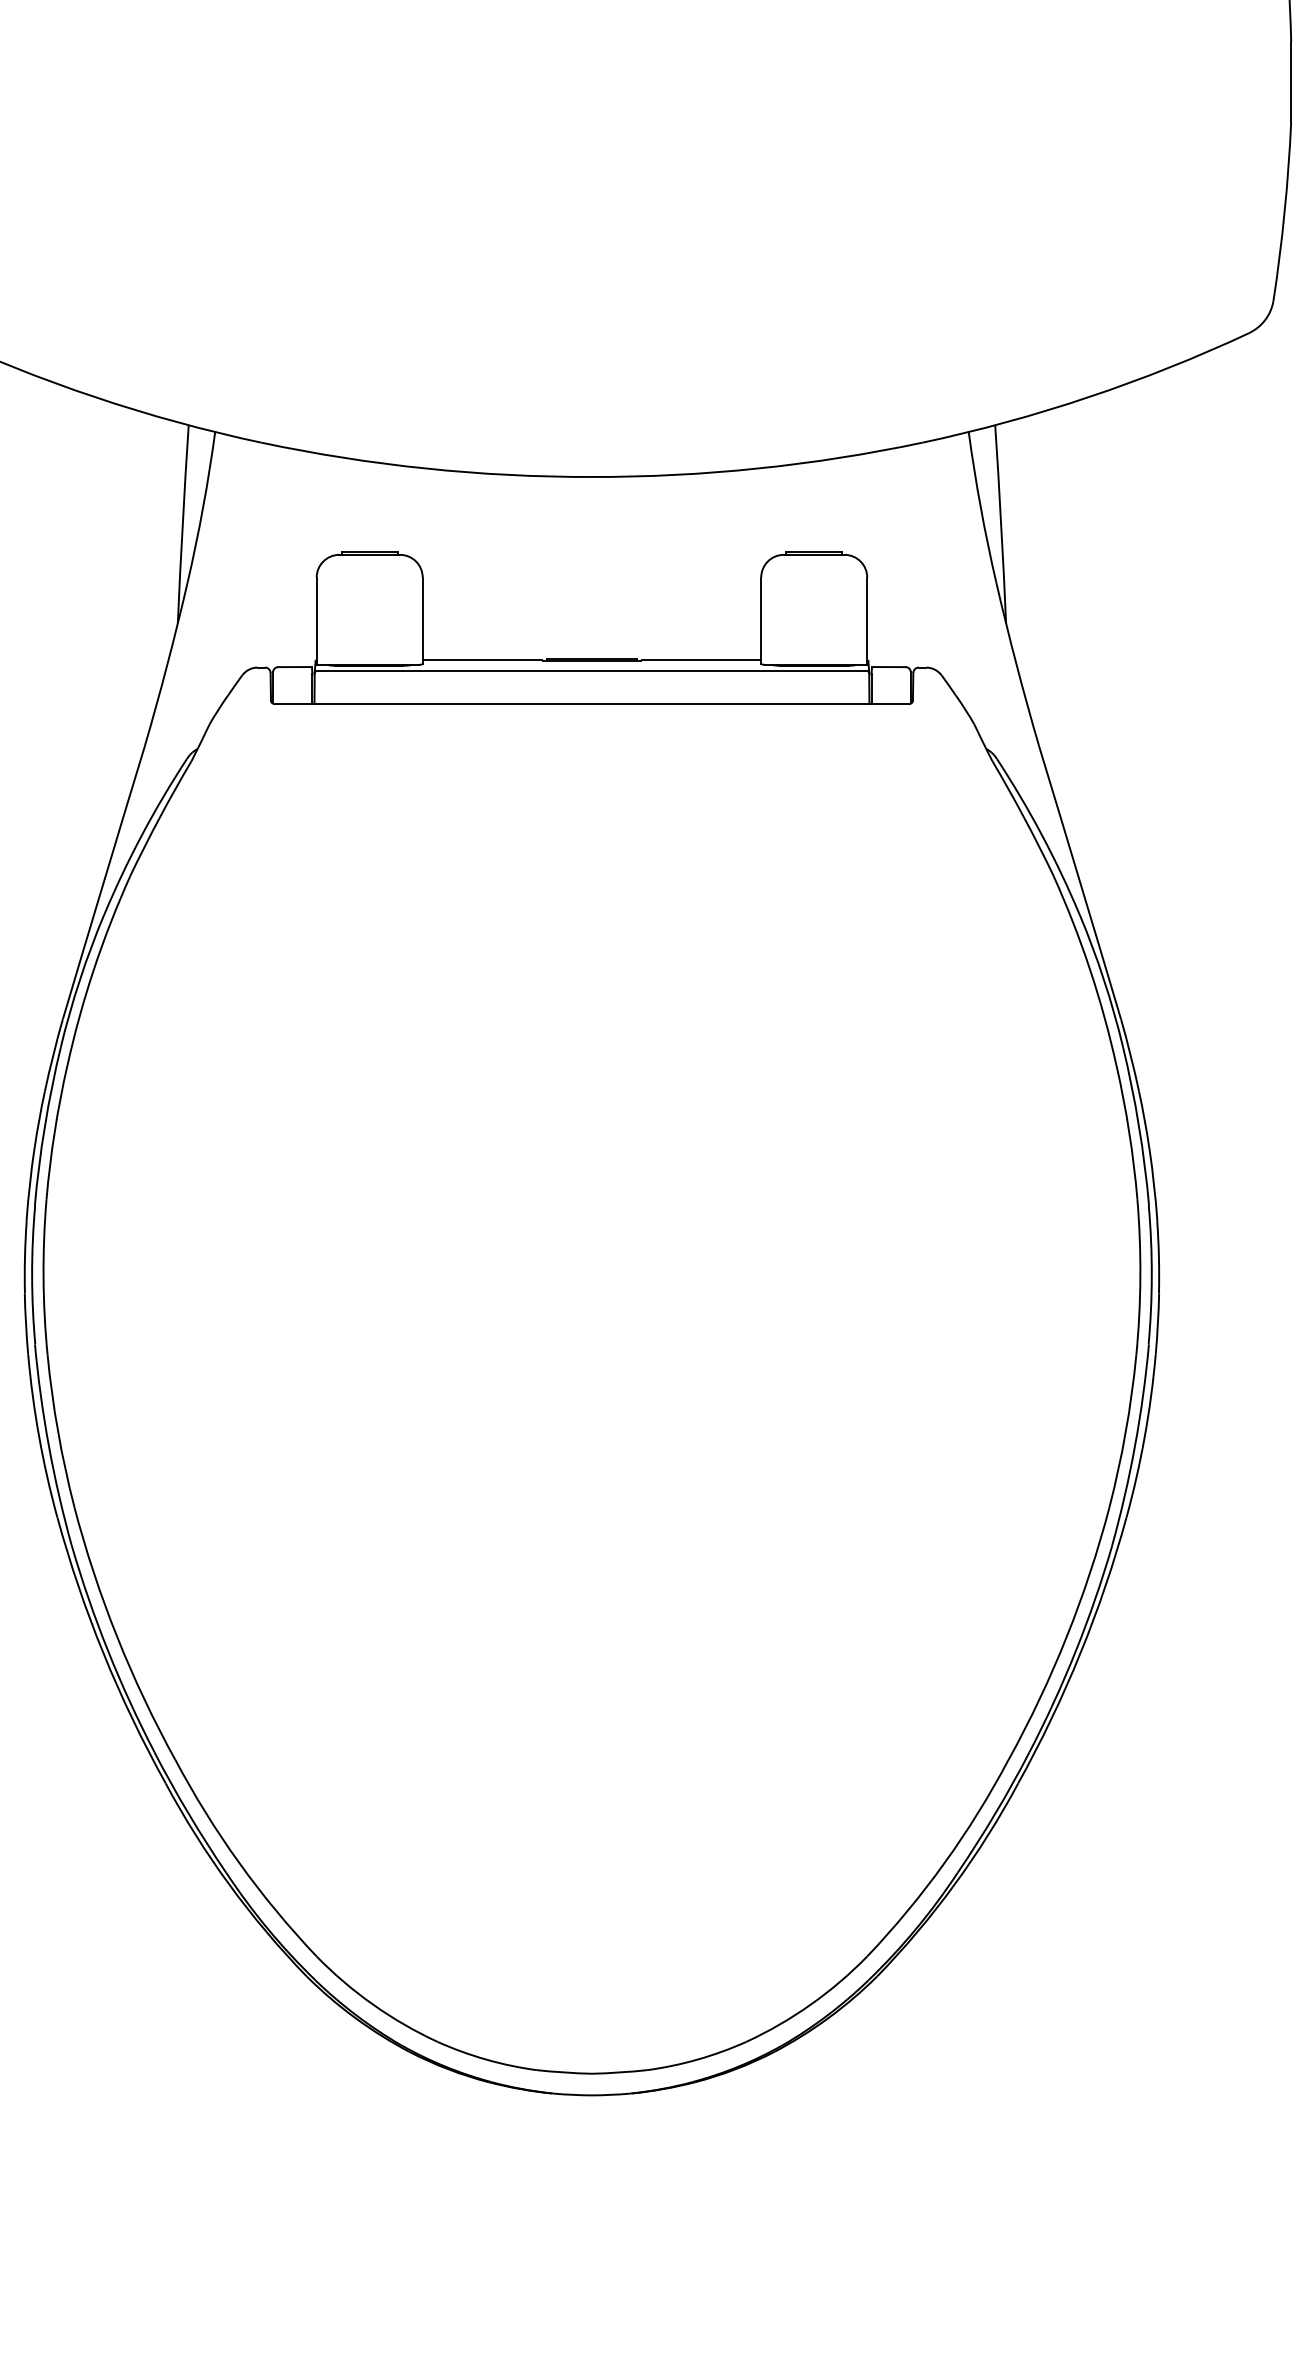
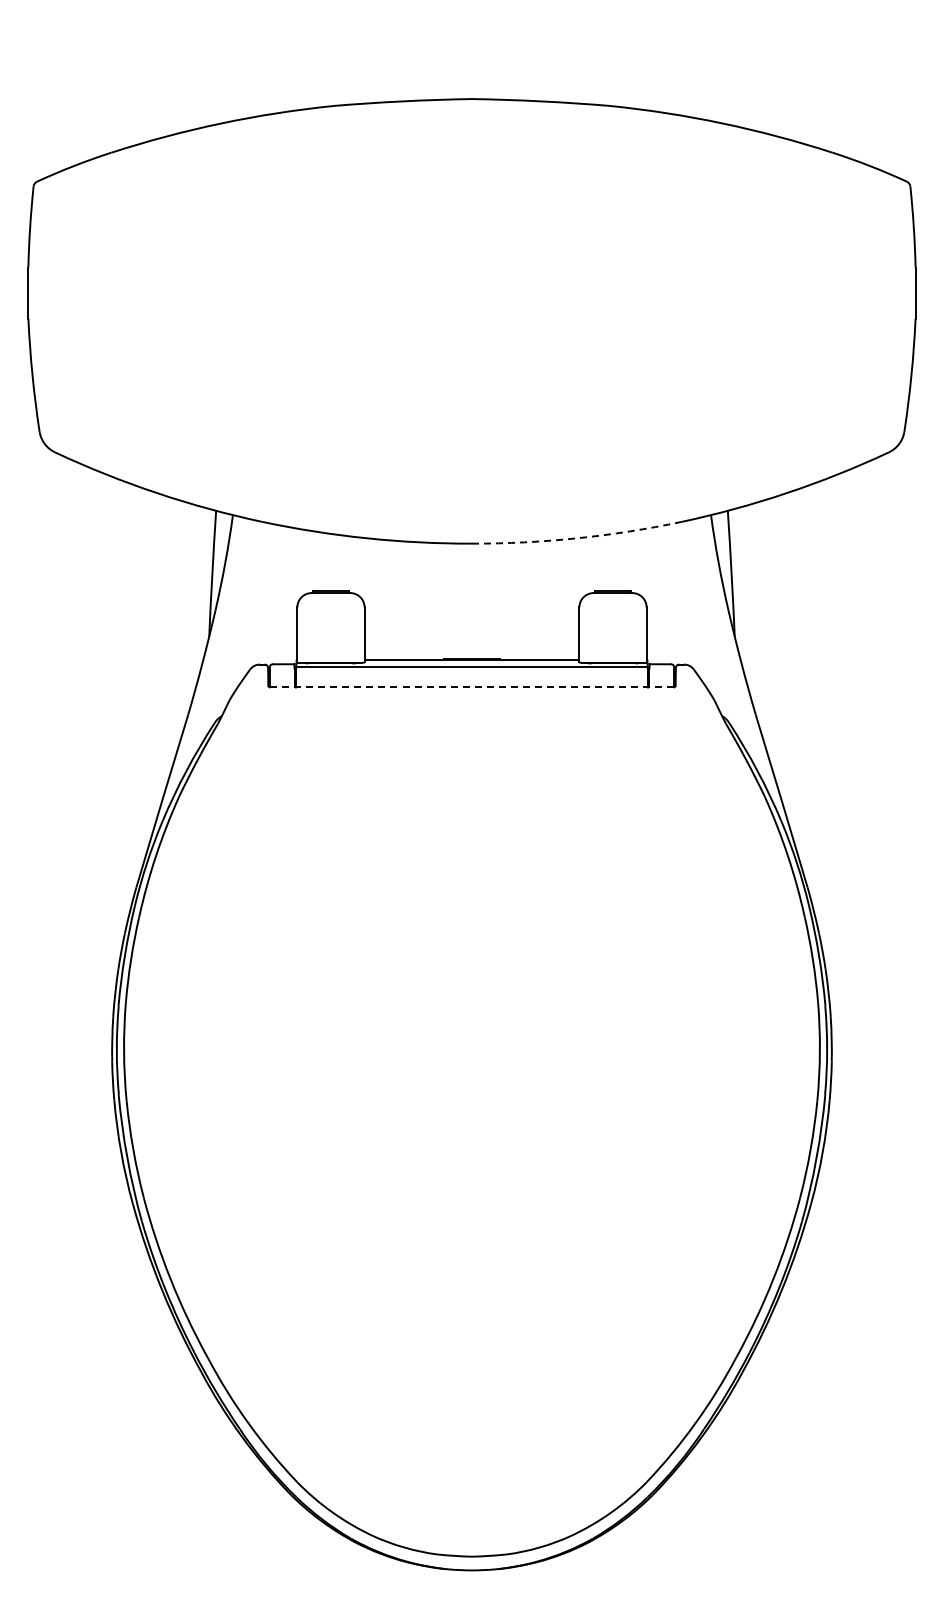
arc: (758, 468) -> (577, 538), solid -> dashed
line: (592, 703) -> (472, 687), solid -> dashed

